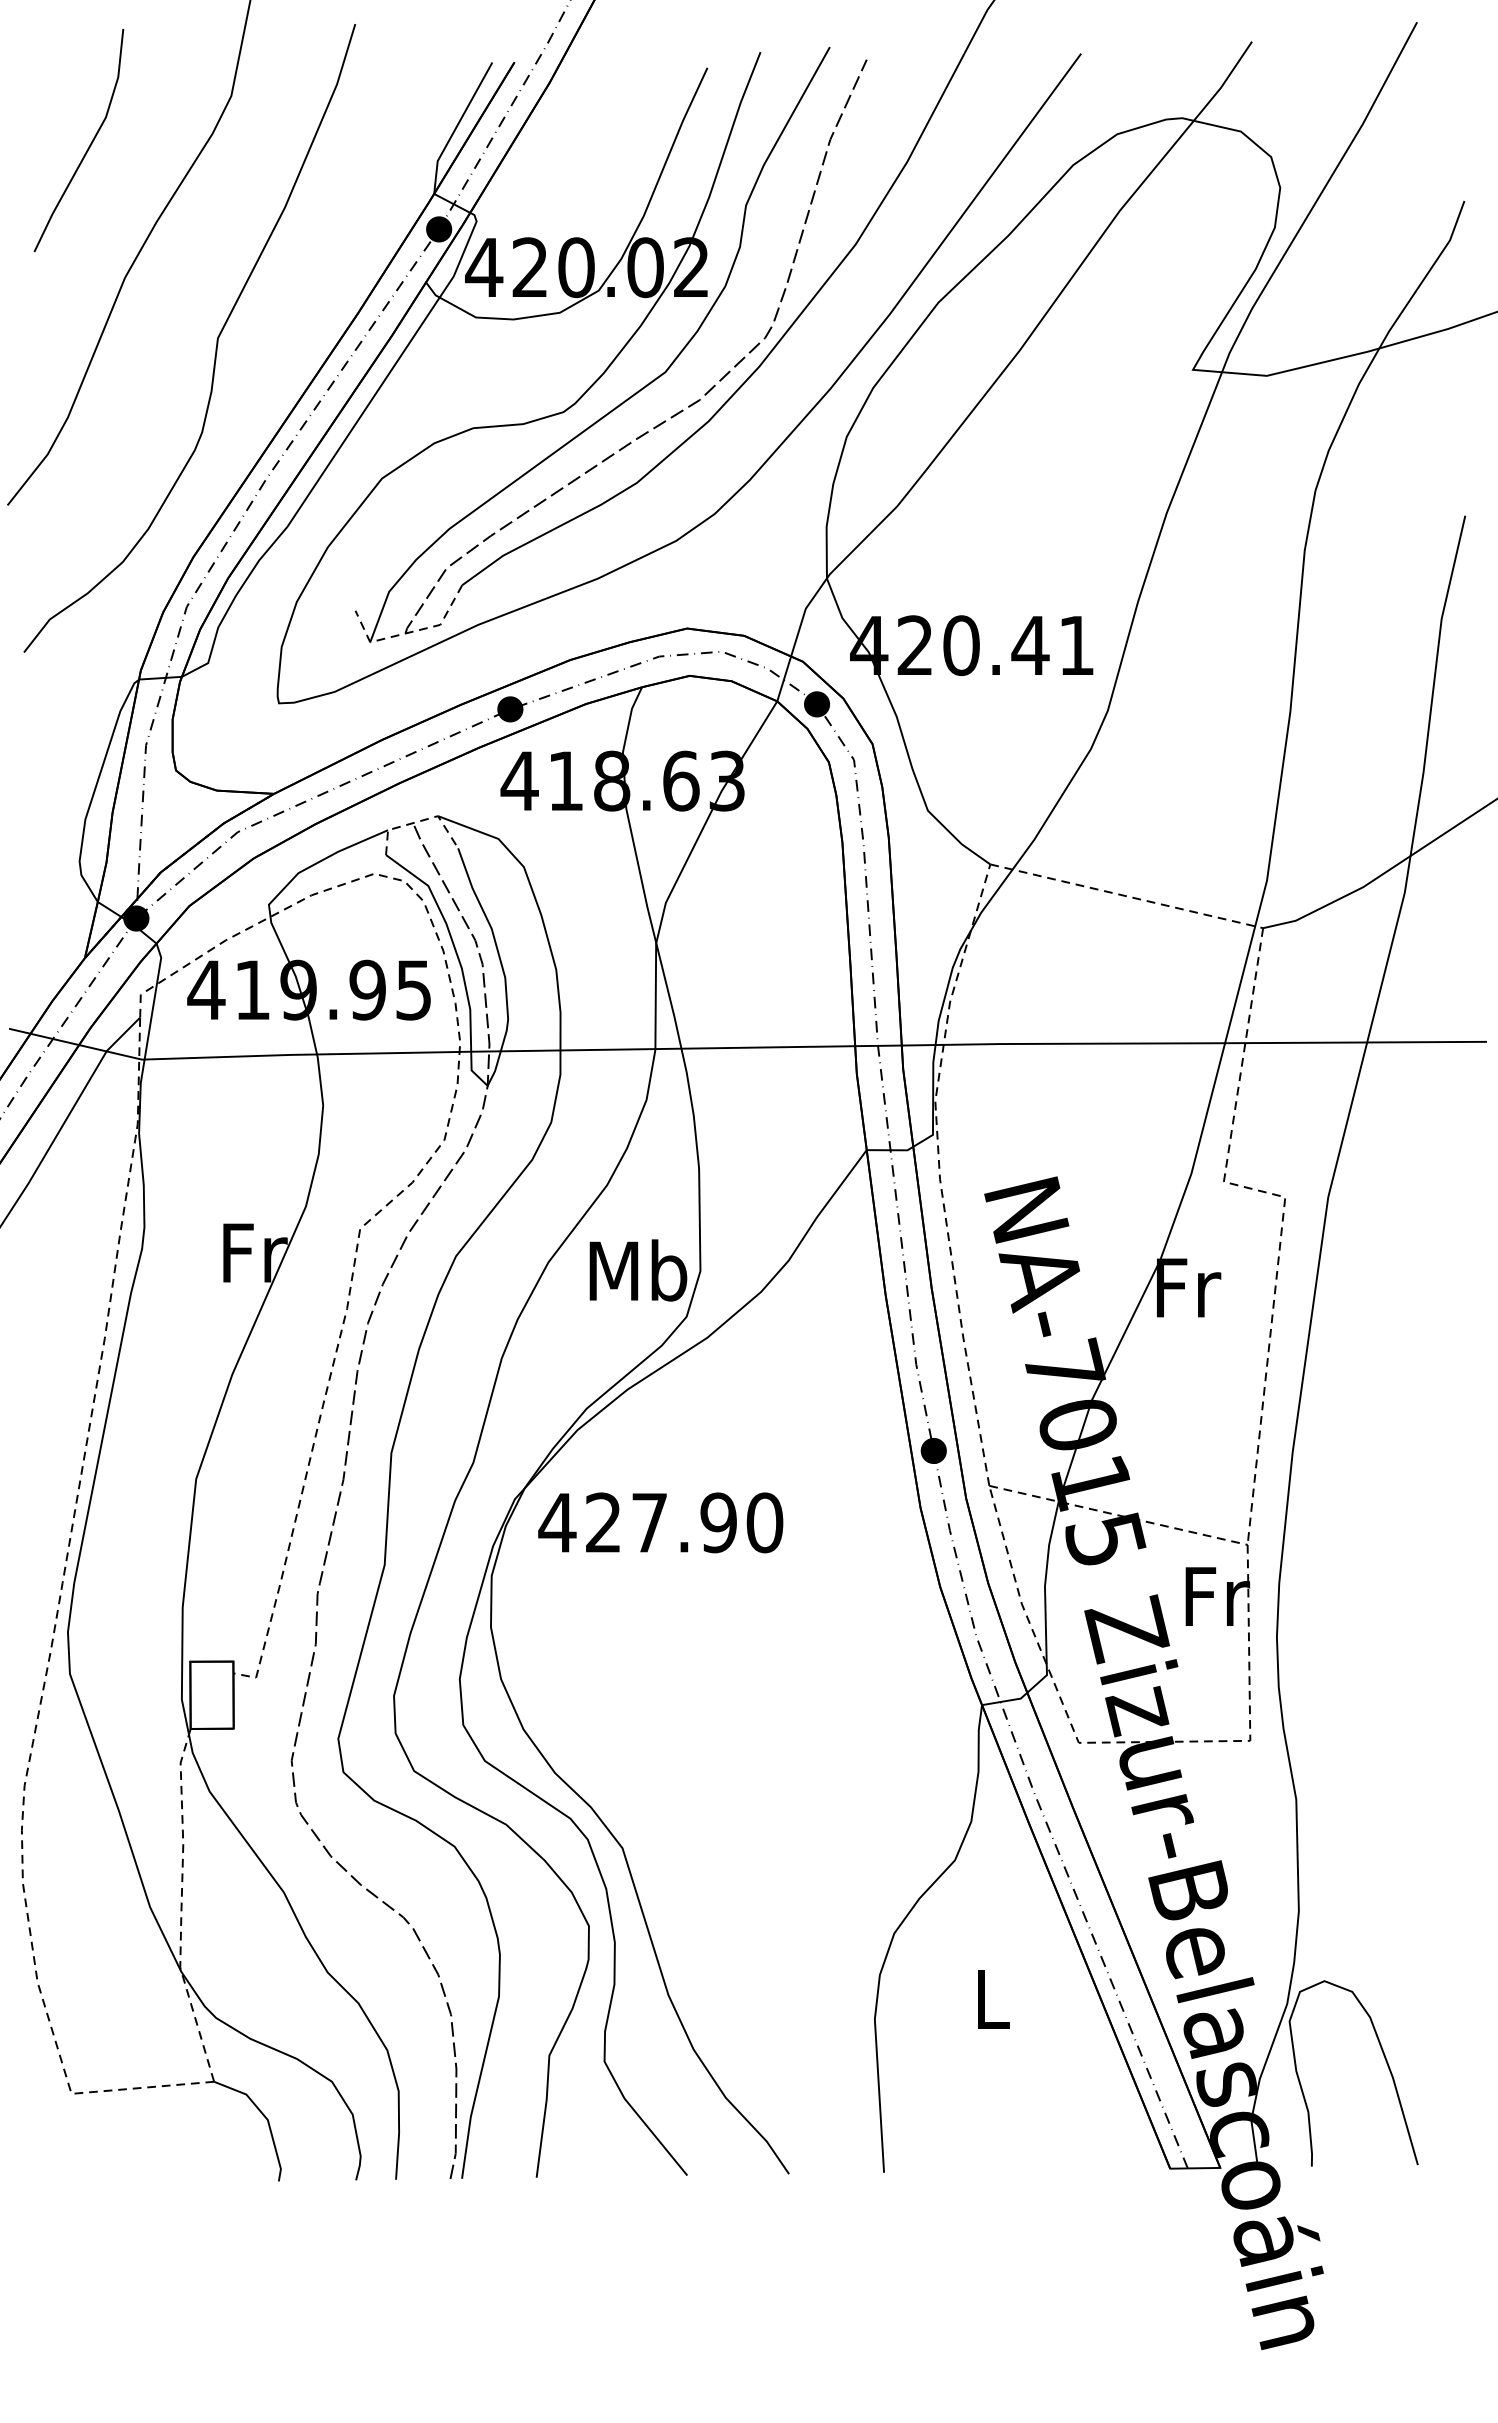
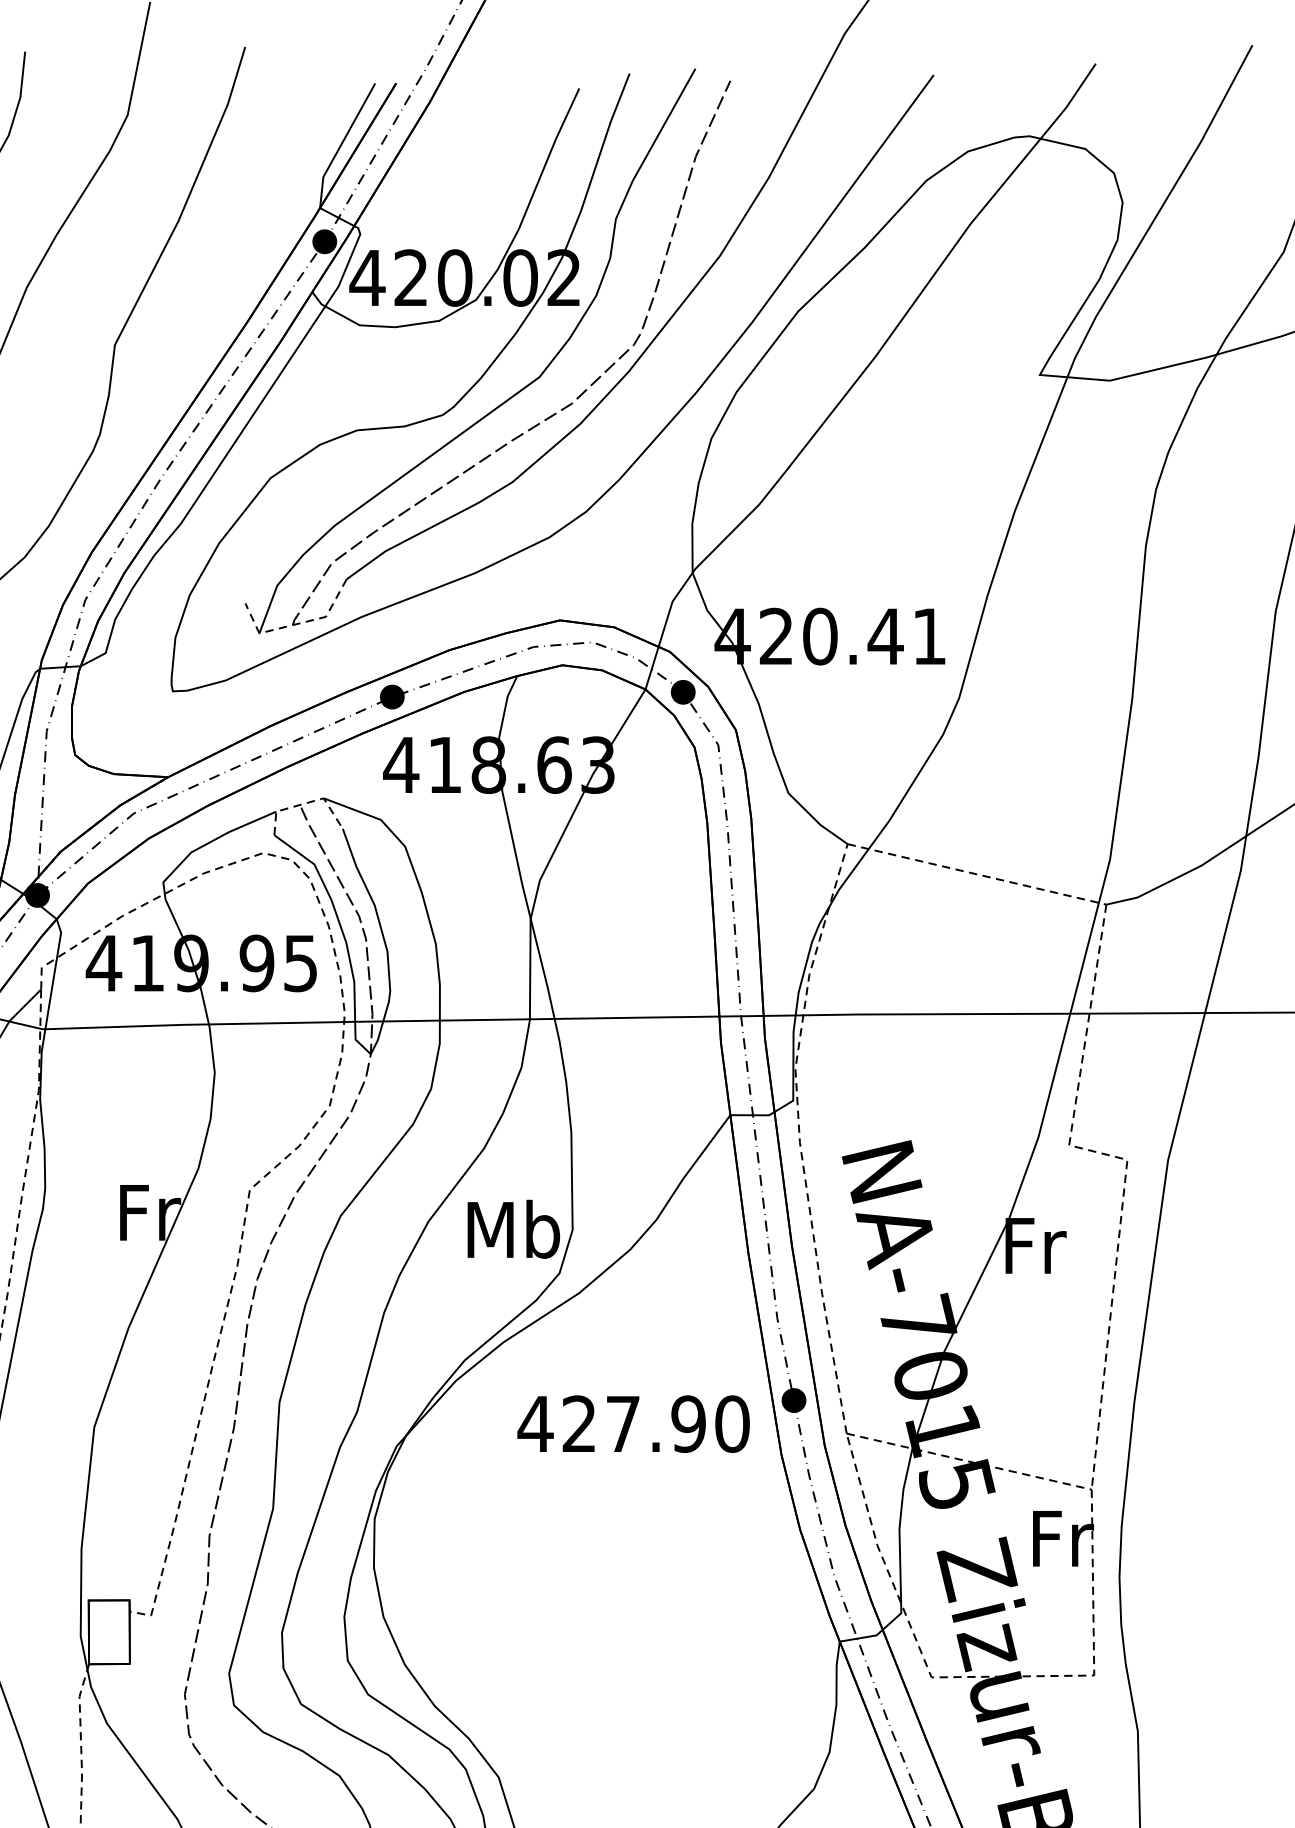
text: (660, 1522) -> (633, 1423), moved

